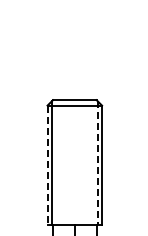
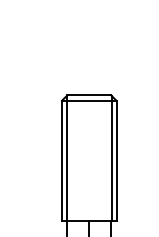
line: (98, 163) -> (112, 158), dashed -> solid
line: (48, 165) -> (62, 160), dashed -> solid

